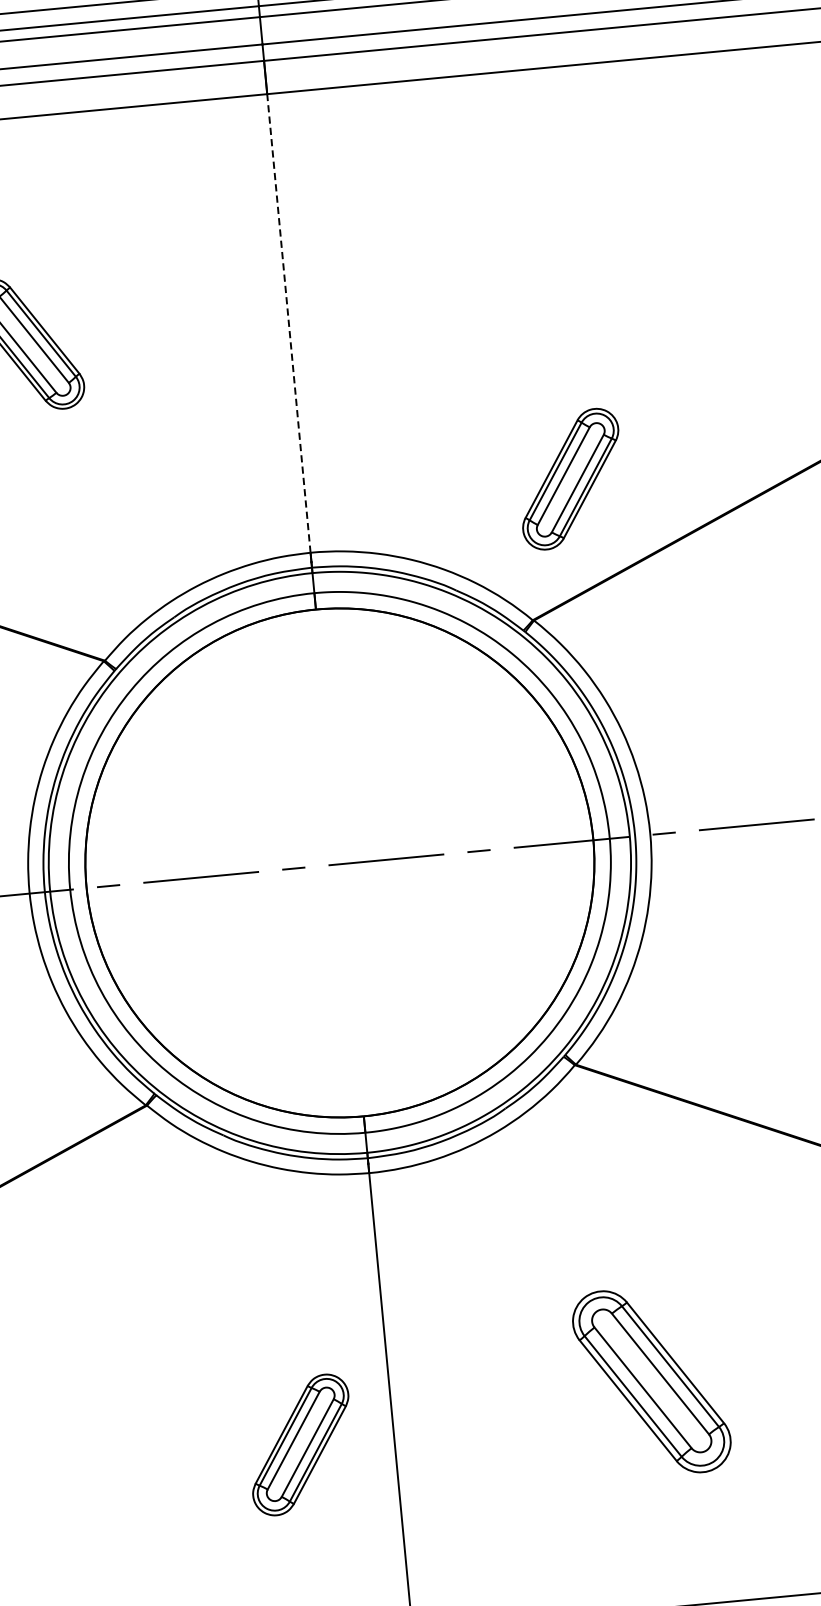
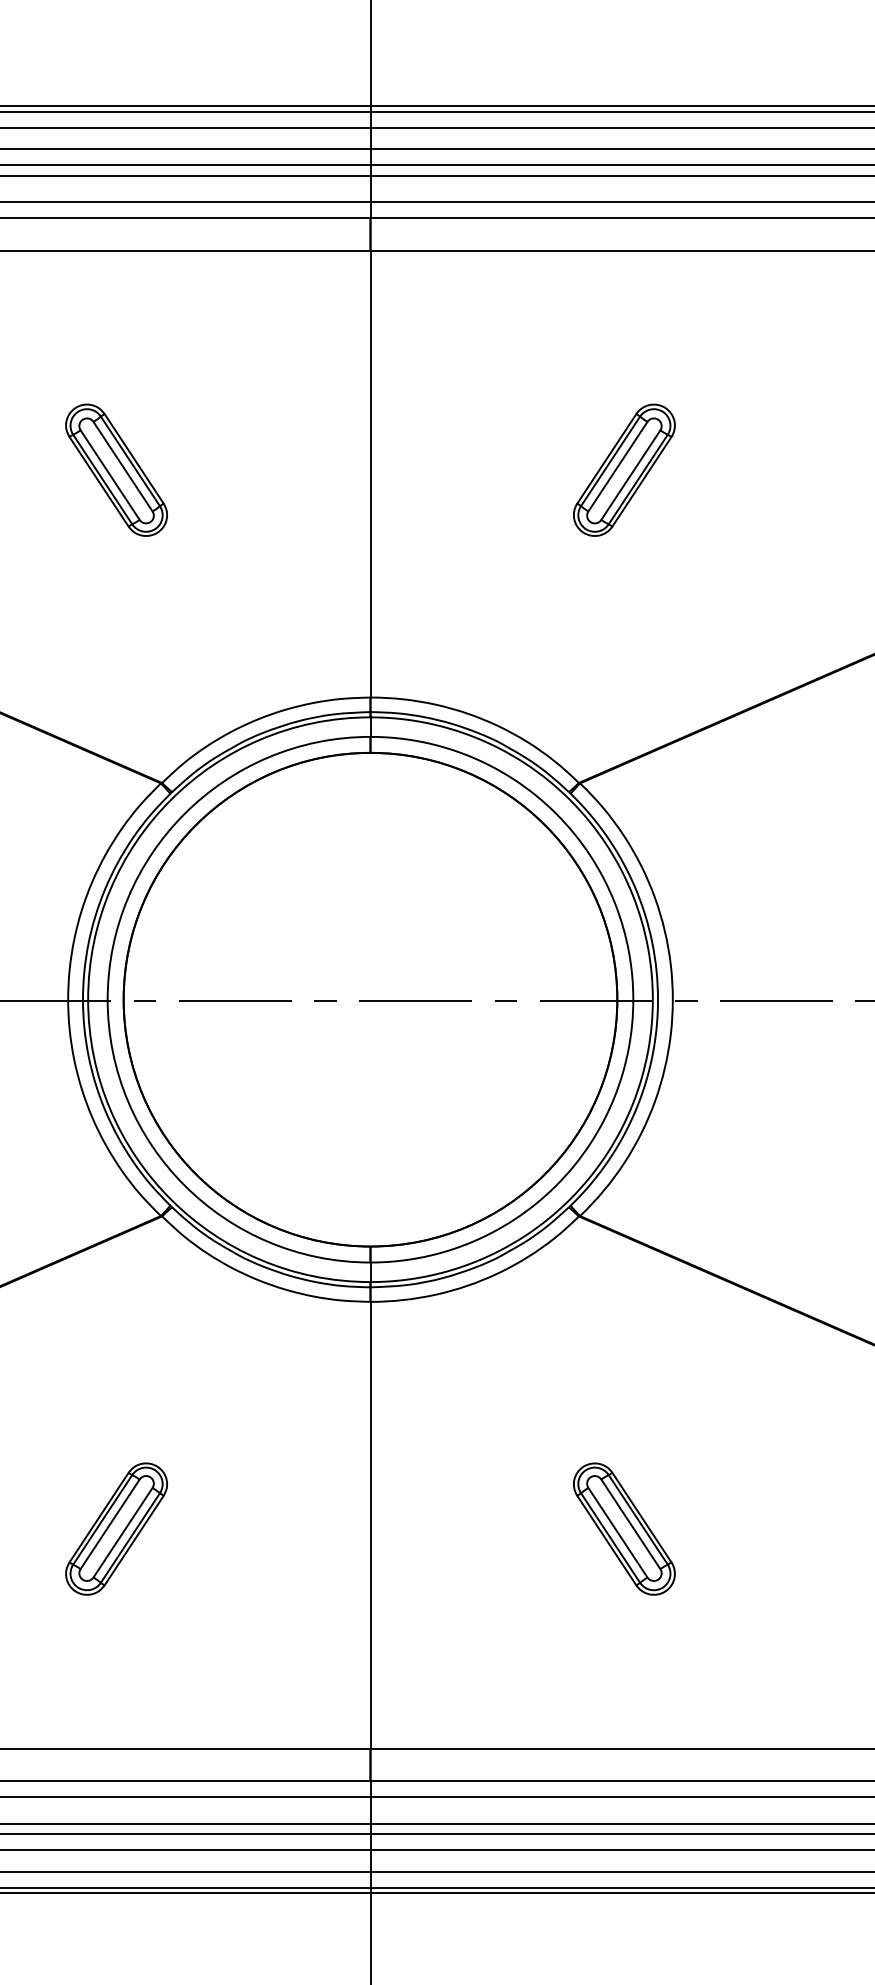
line: (288, 322) -> (370, 473), dashed -> solid
part: (570, 478) -> (624, 469), moved
part: (651, 1381) -> (624, 1528), size x0.71
part: (300, 1444) -> (116, 1528), moved

